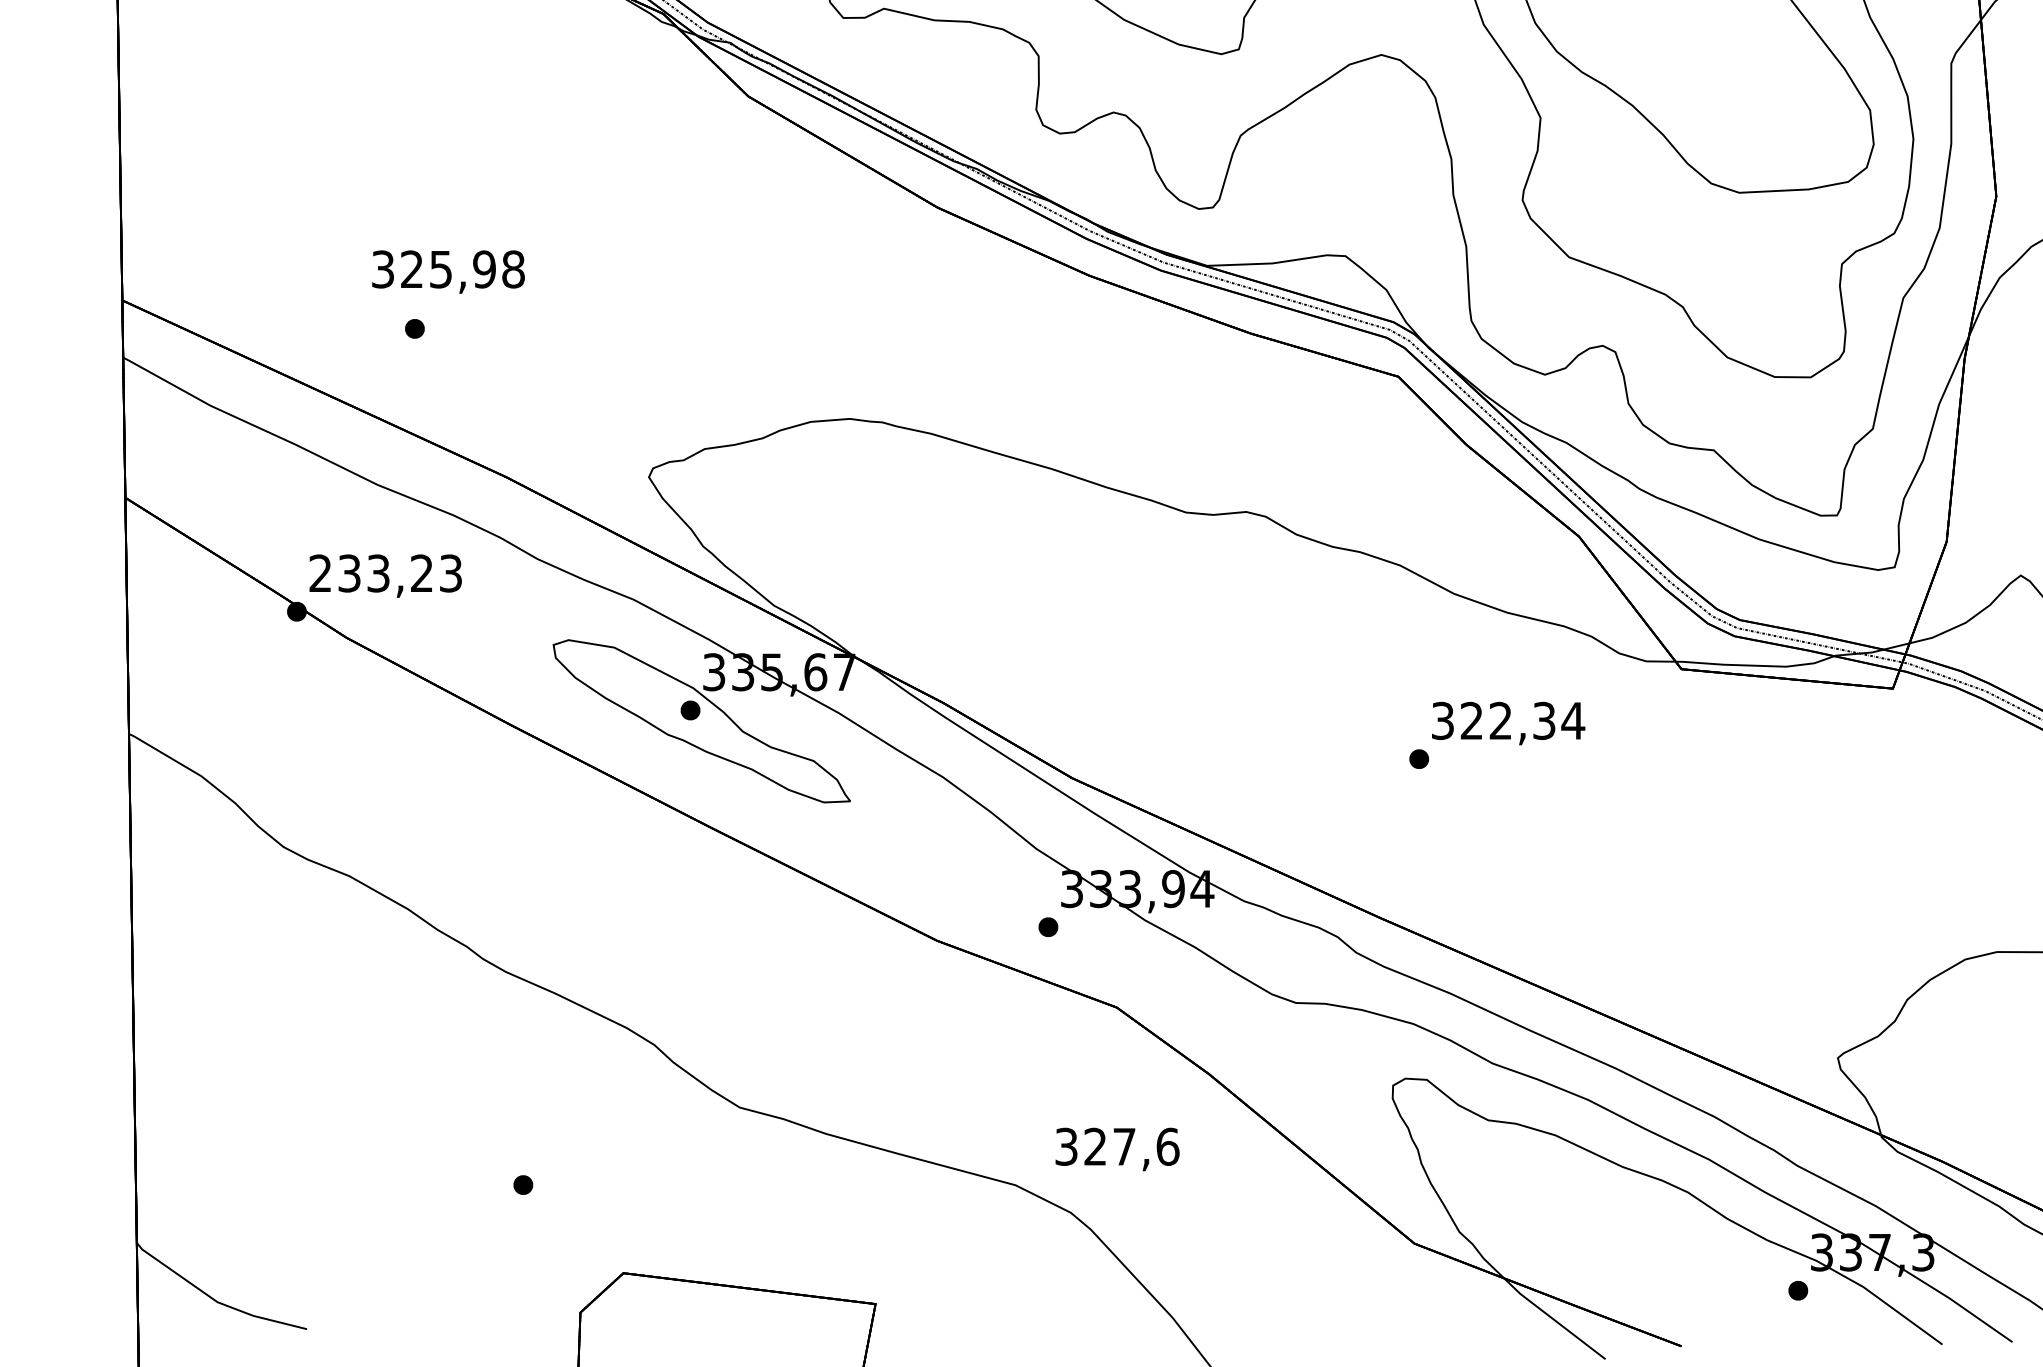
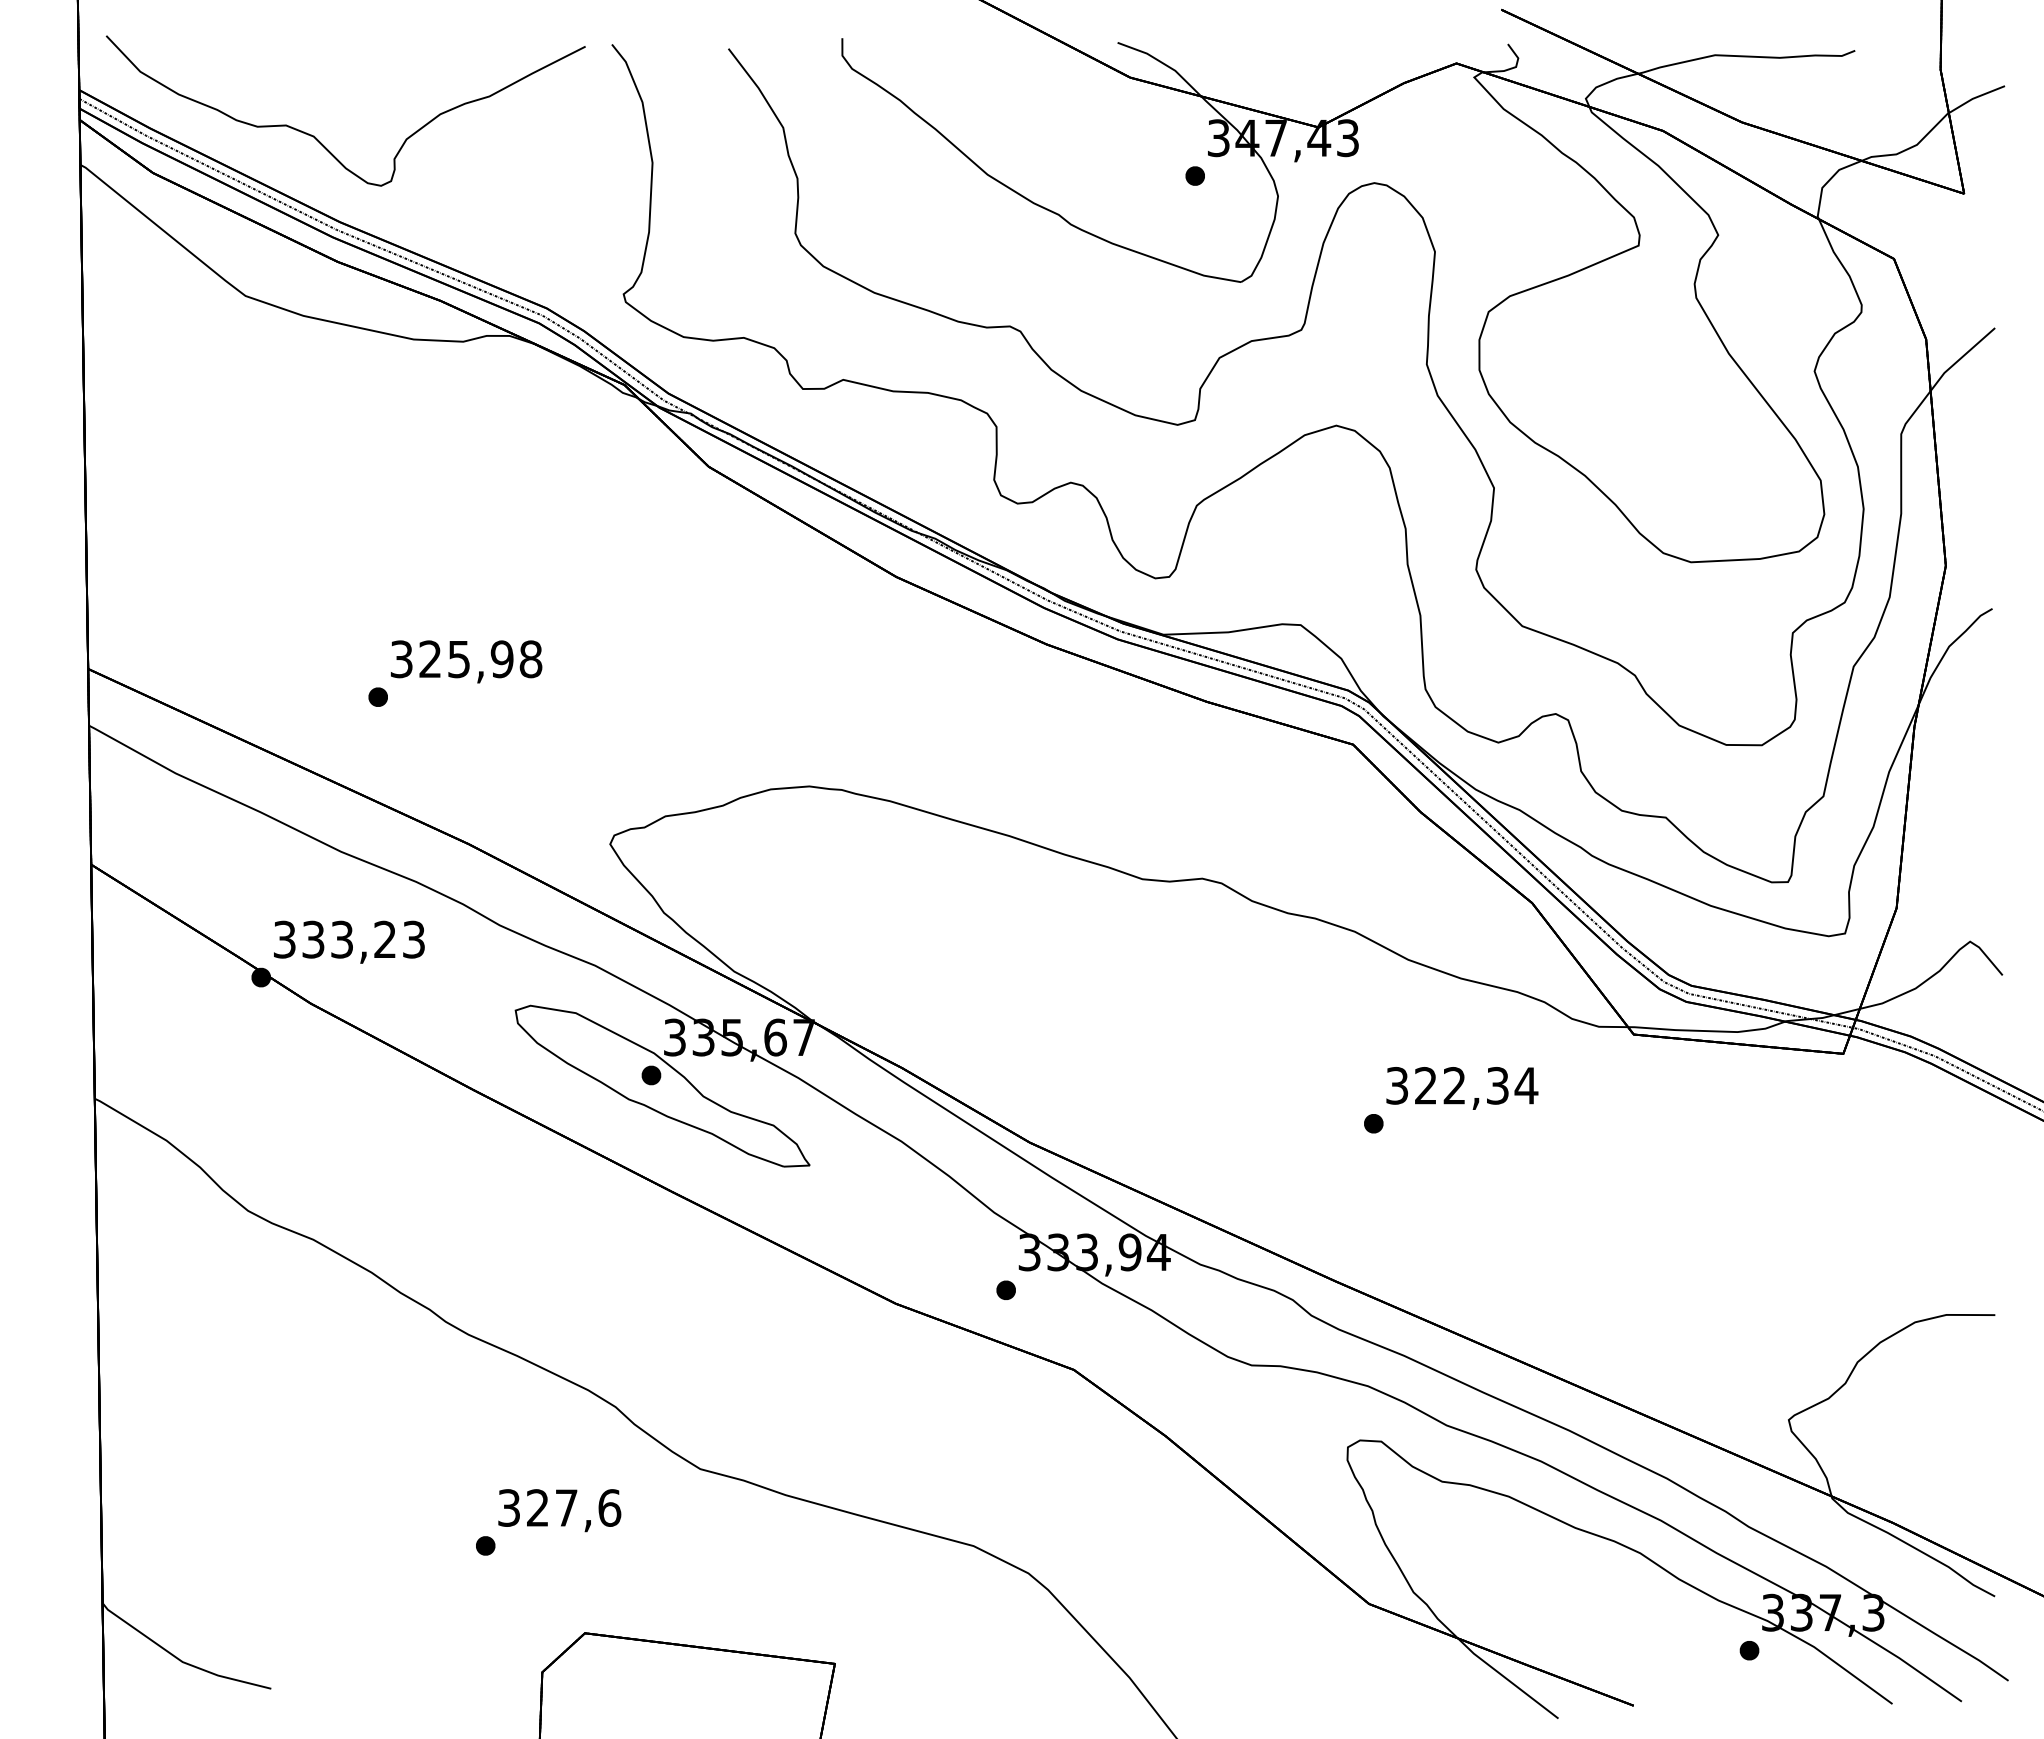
text: (448, 271) -> (466, 661), moved
text: (320, 573) -> (284, 939), 233,23 -> 333,23
text: (1117, 1149) -> (559, 1510), moved

